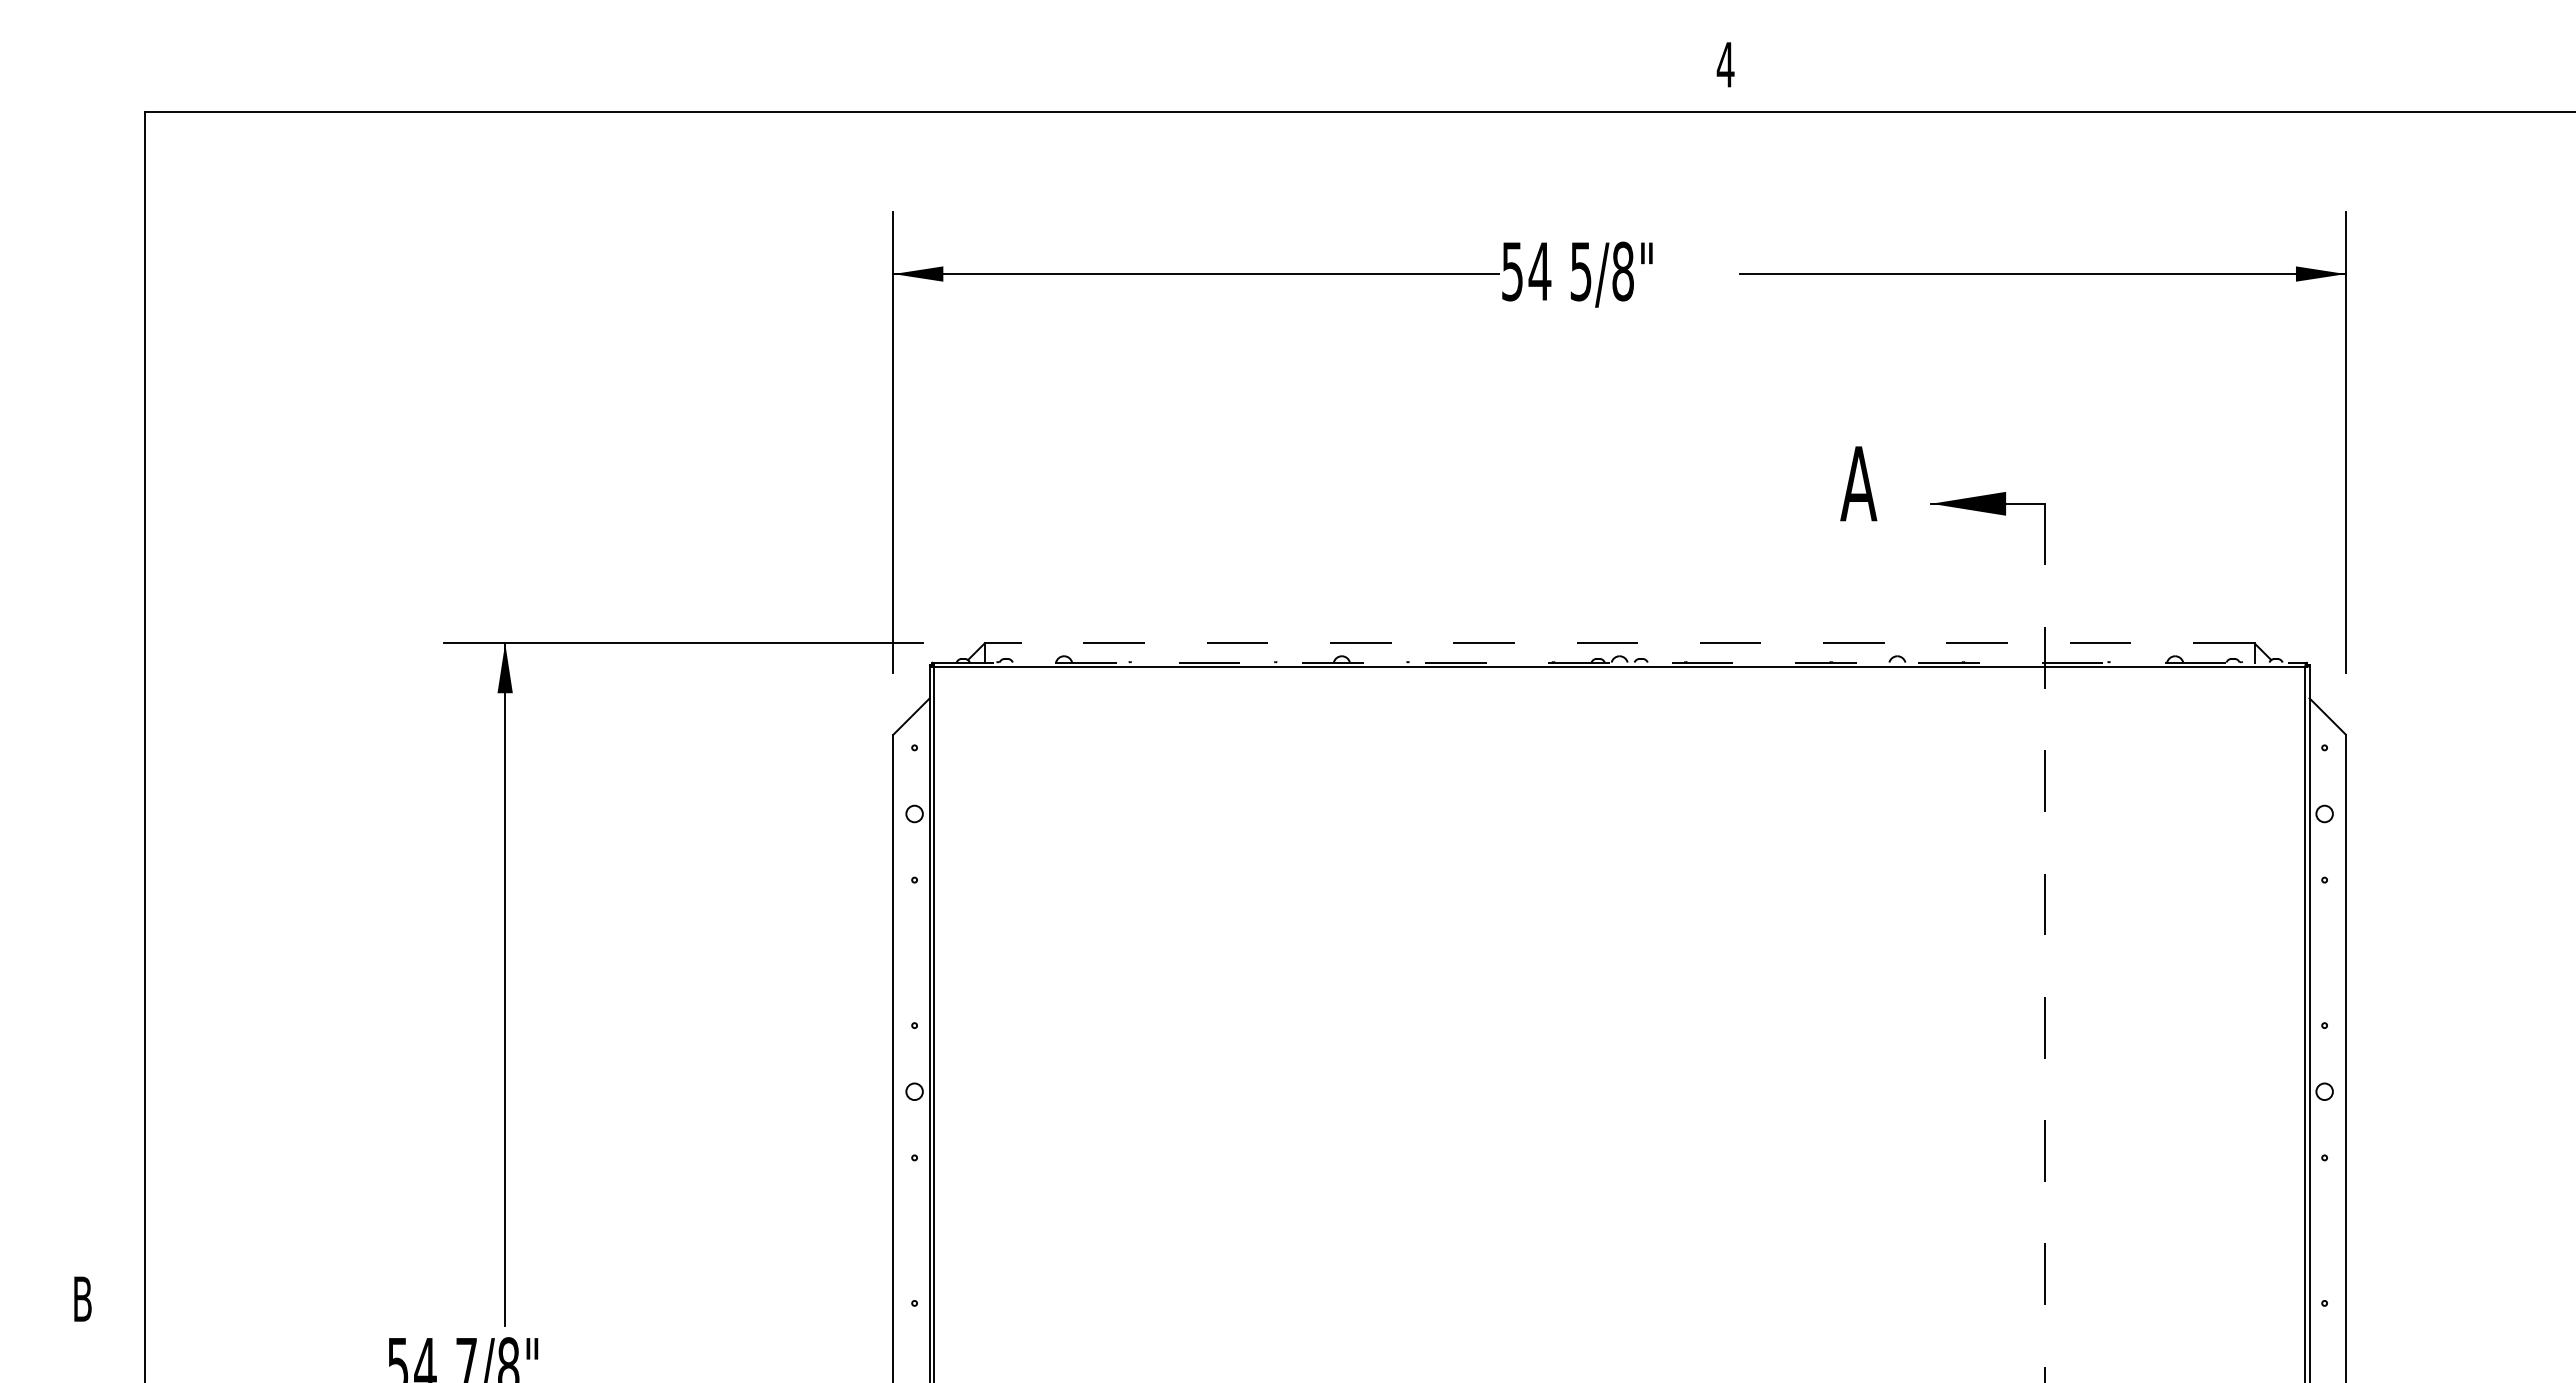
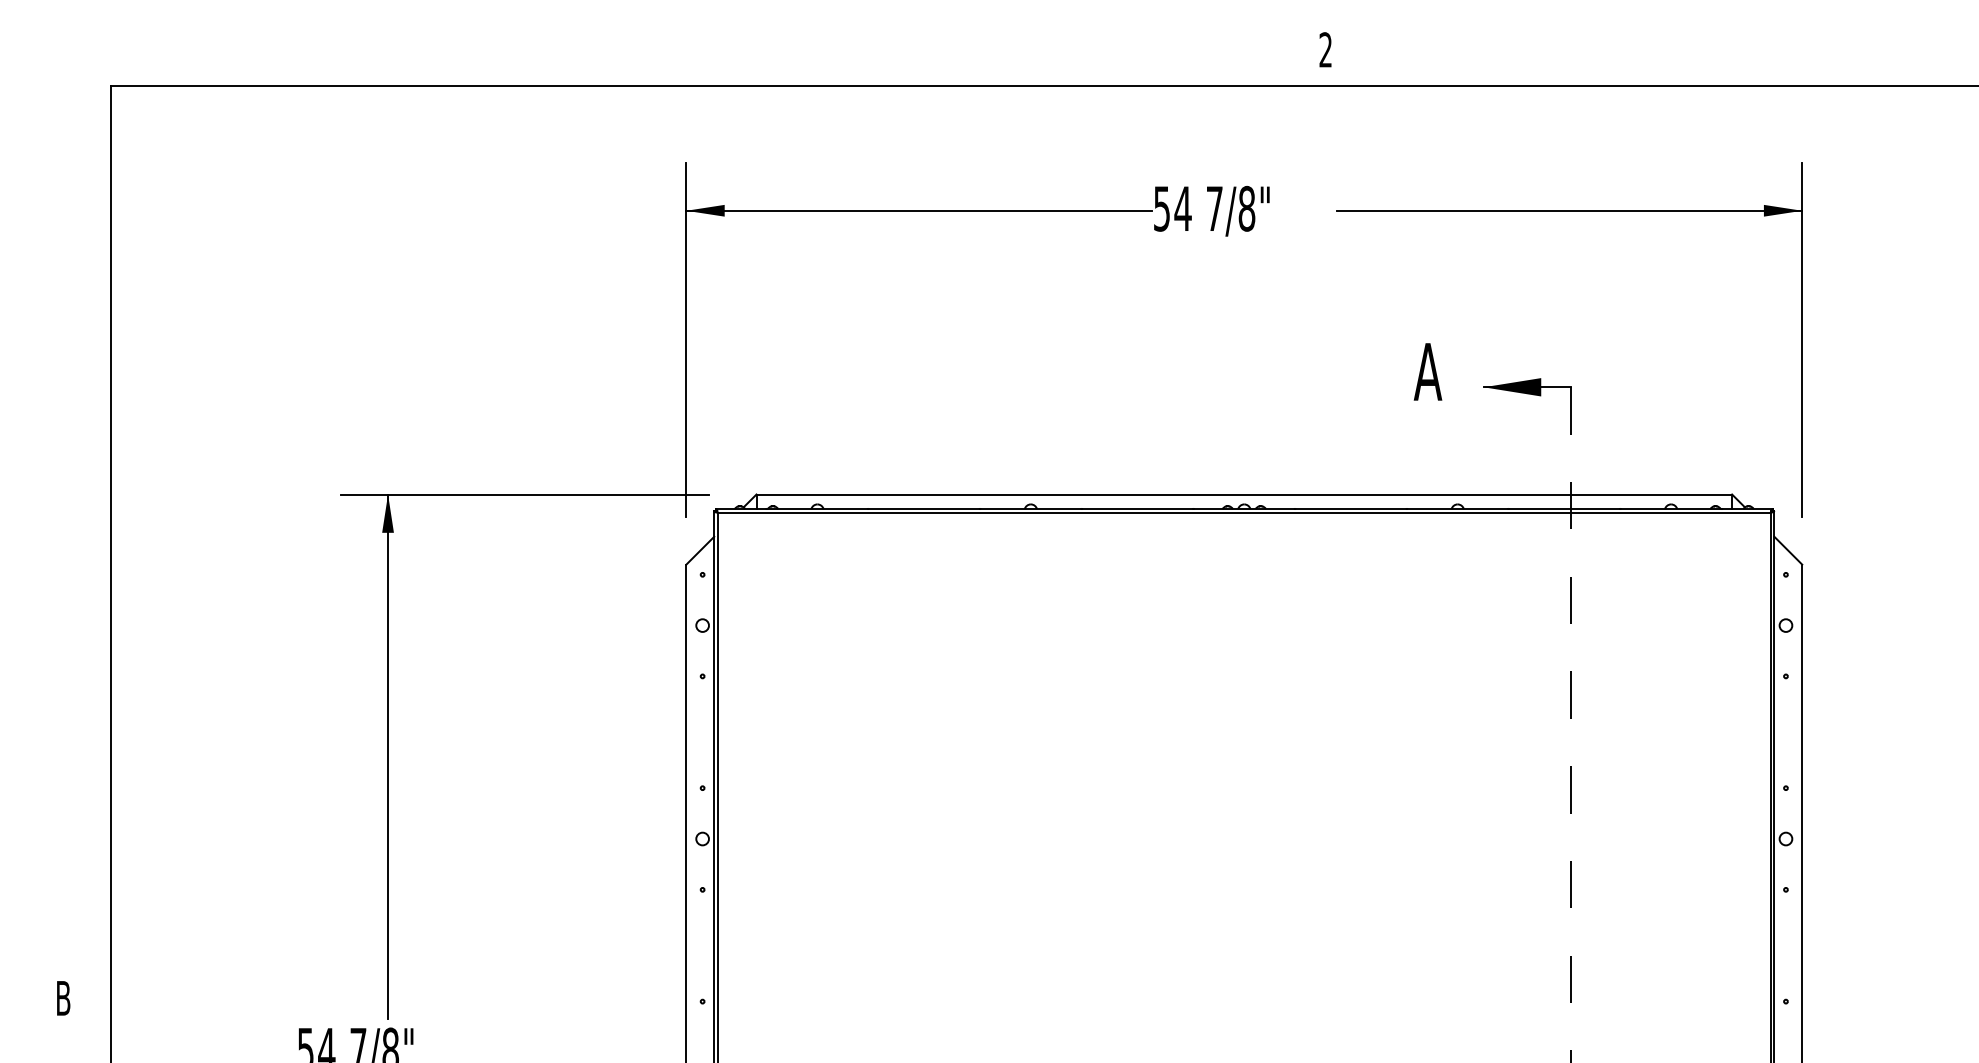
text: (1725, 64) -> (1325, 49), 4 -> 2
text: (1580, 271) -> (1214, 208), 5/8" -> 7/8"
line: (1619, 643) -> (1244, 494), dashed -> solid
line: (1619, 662) -> (1244, 509), dashed -> solid

